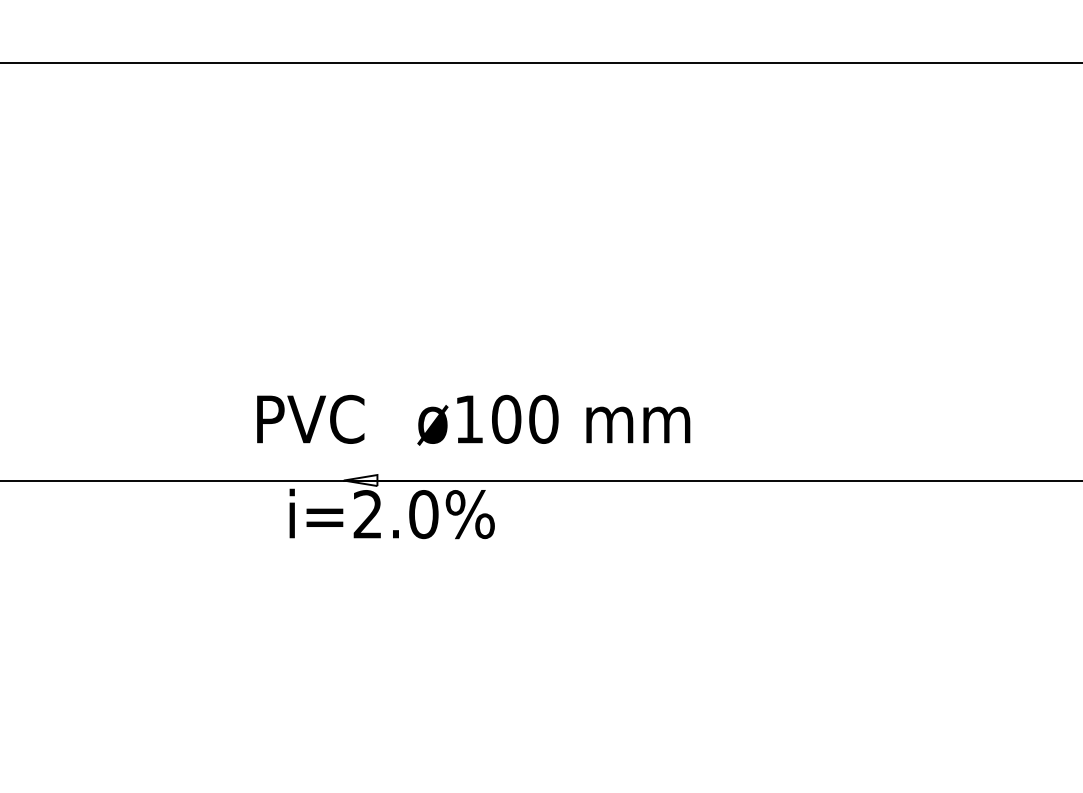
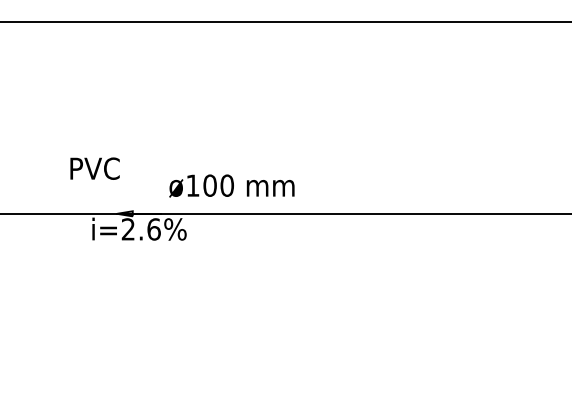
text: (309, 418) -> (94, 168), moved
text: (553, 418) -> (231, 185), moved
text: (422, 514) -> (153, 229), i=2.0% -> i=2.6%

